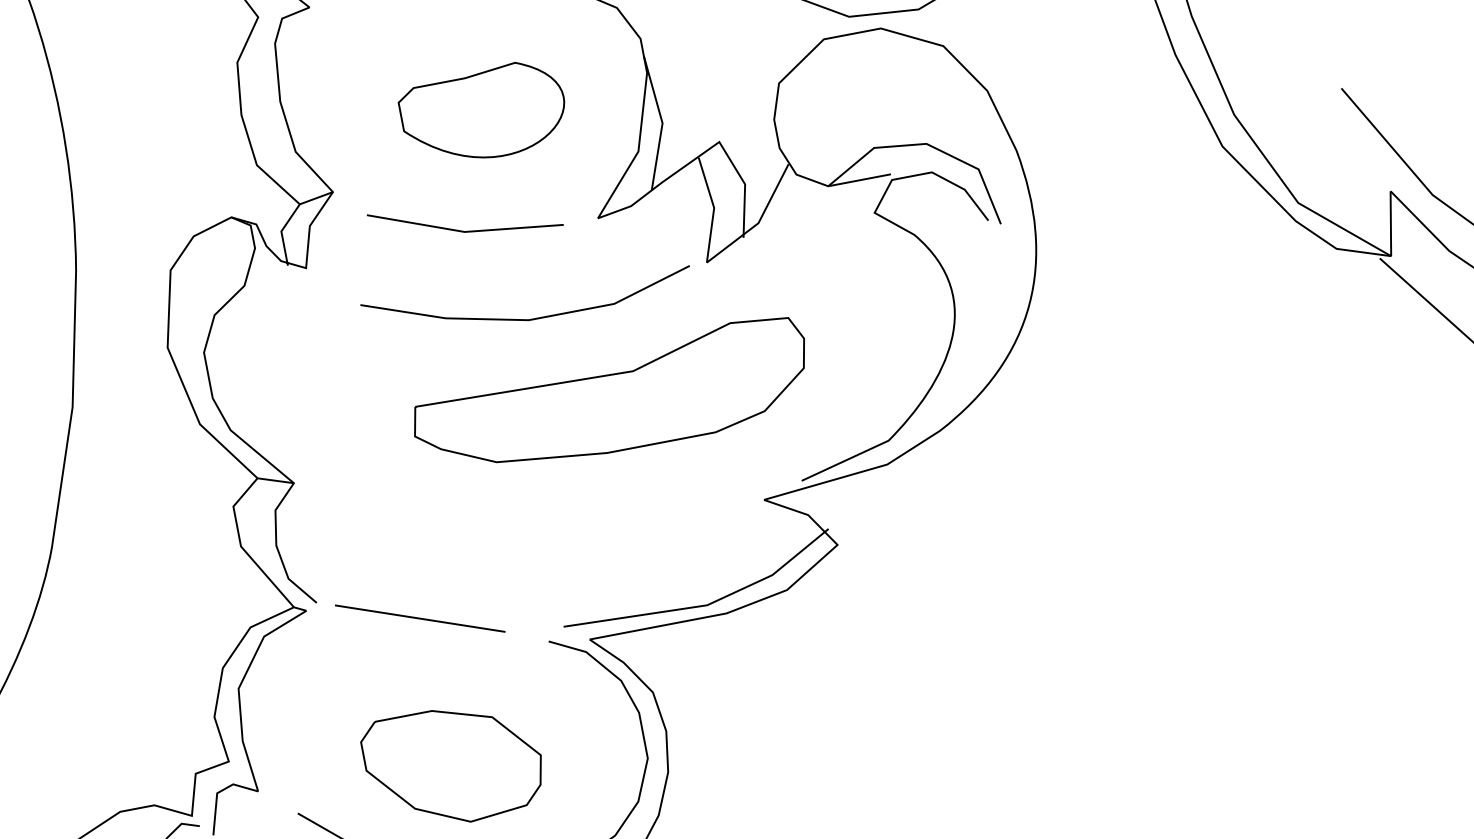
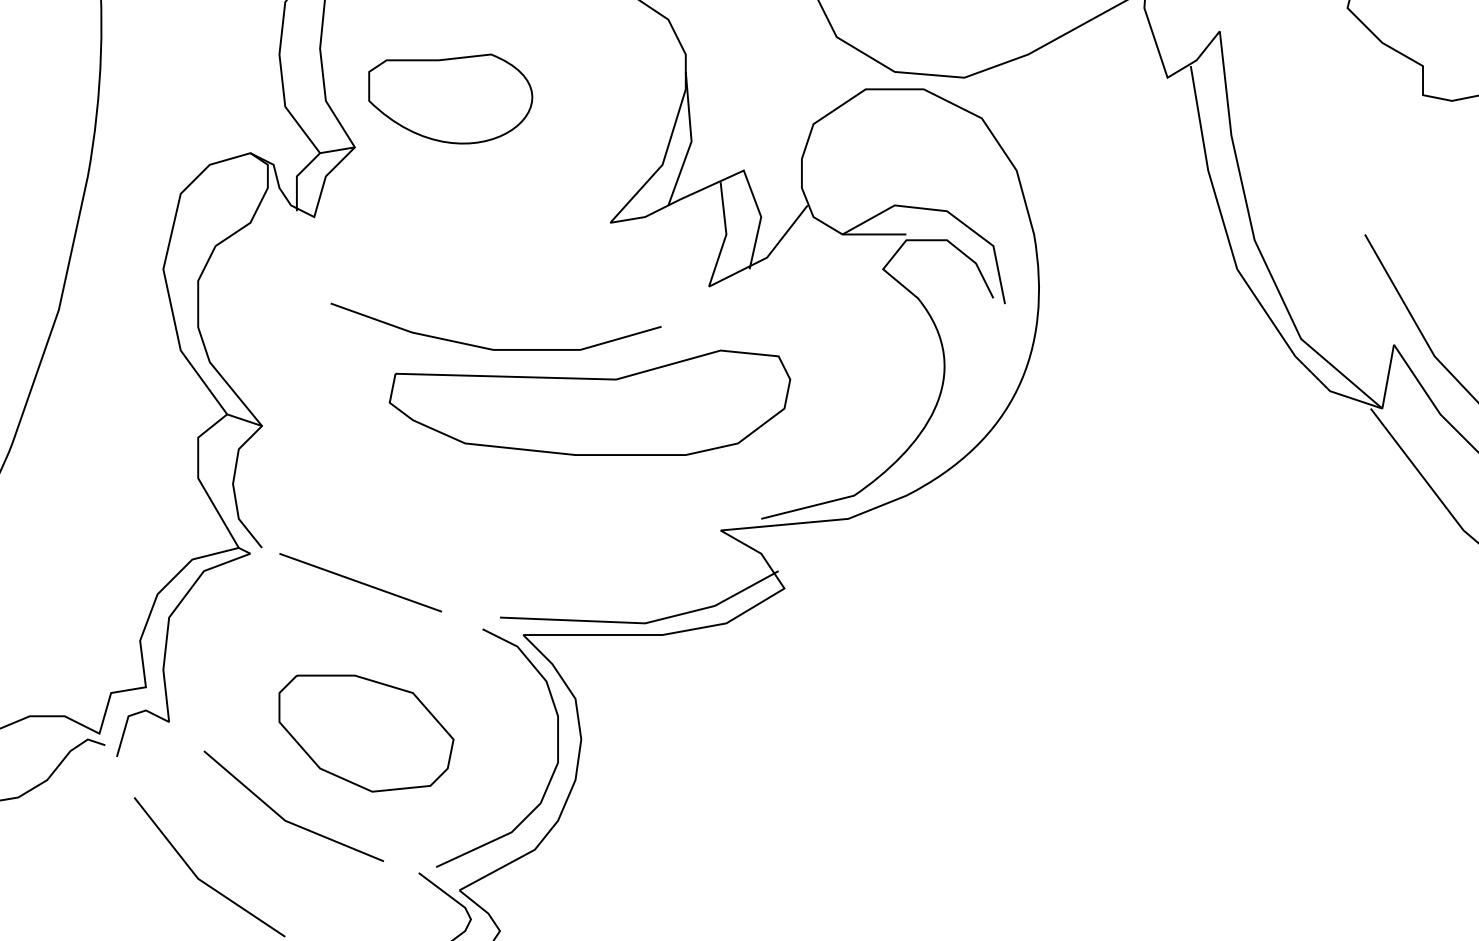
part: (483, 113) -> (450, 98), moved
curve: (463, 230) -> (475, 209), removed
curve: (527, 318) -> (492, 348), moved

